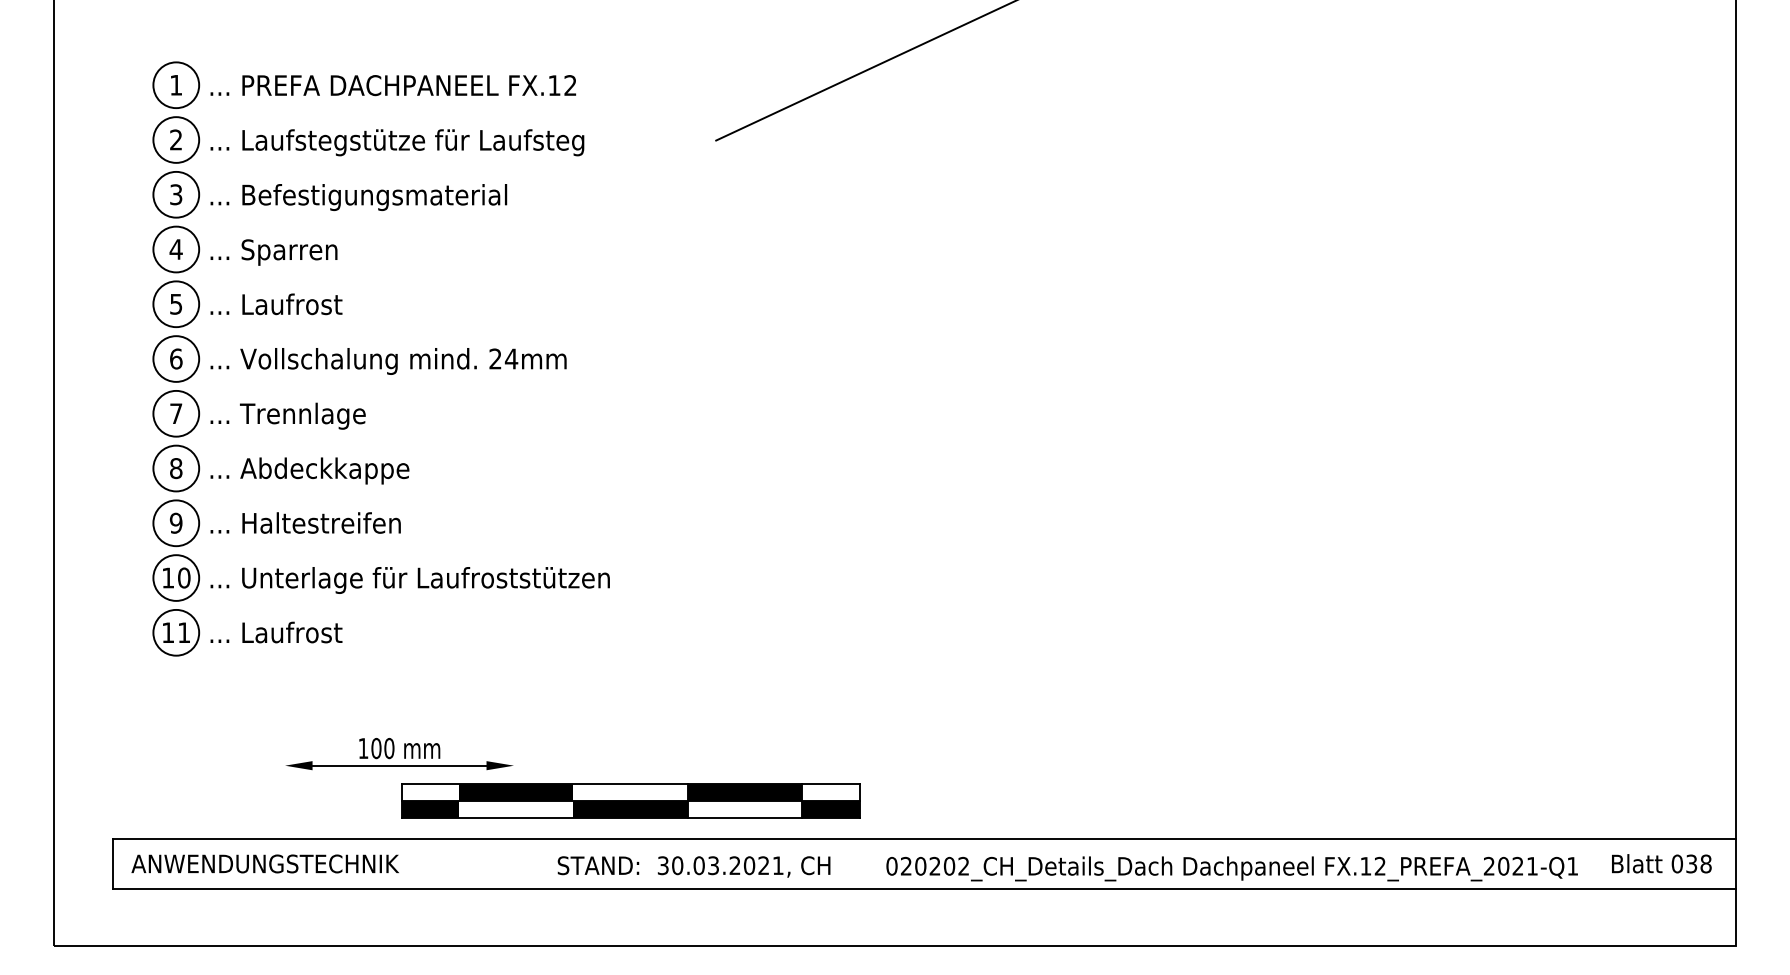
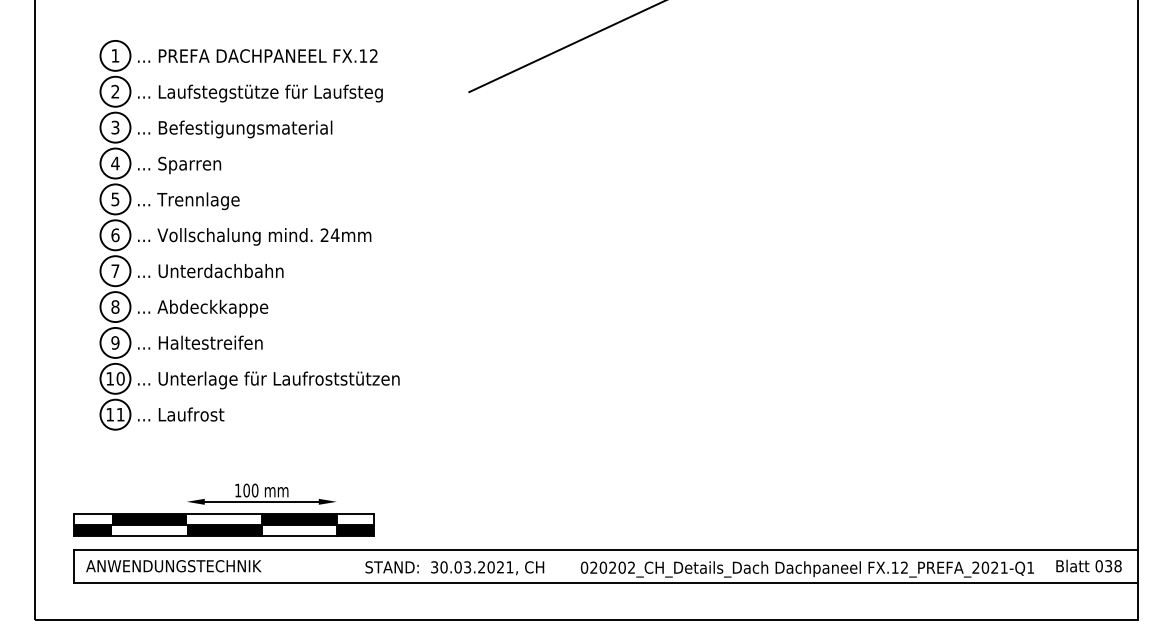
text: (302, 307) -> (198, 201), ... Laufrost -> ... Trennlage
text: (336, 415) -> (220, 272), ... Trennlage -> ... Unterdachbahn
part: (629, 800) -> (223, 524), moved

